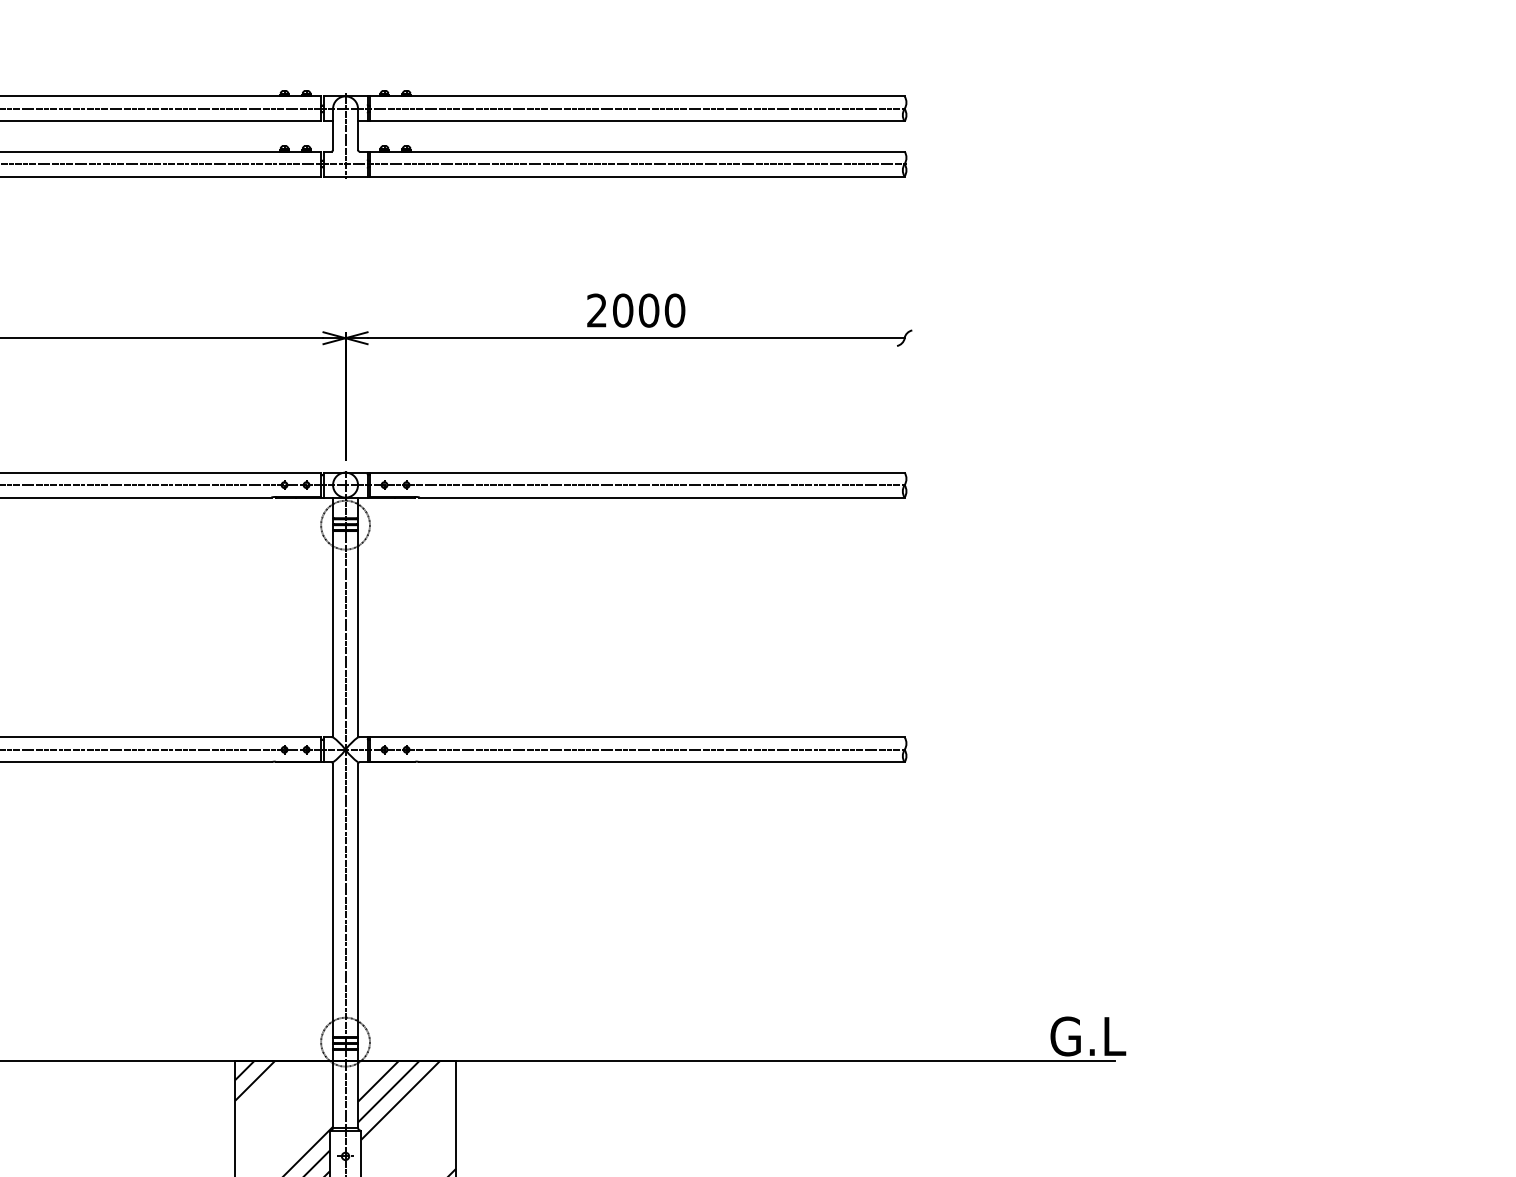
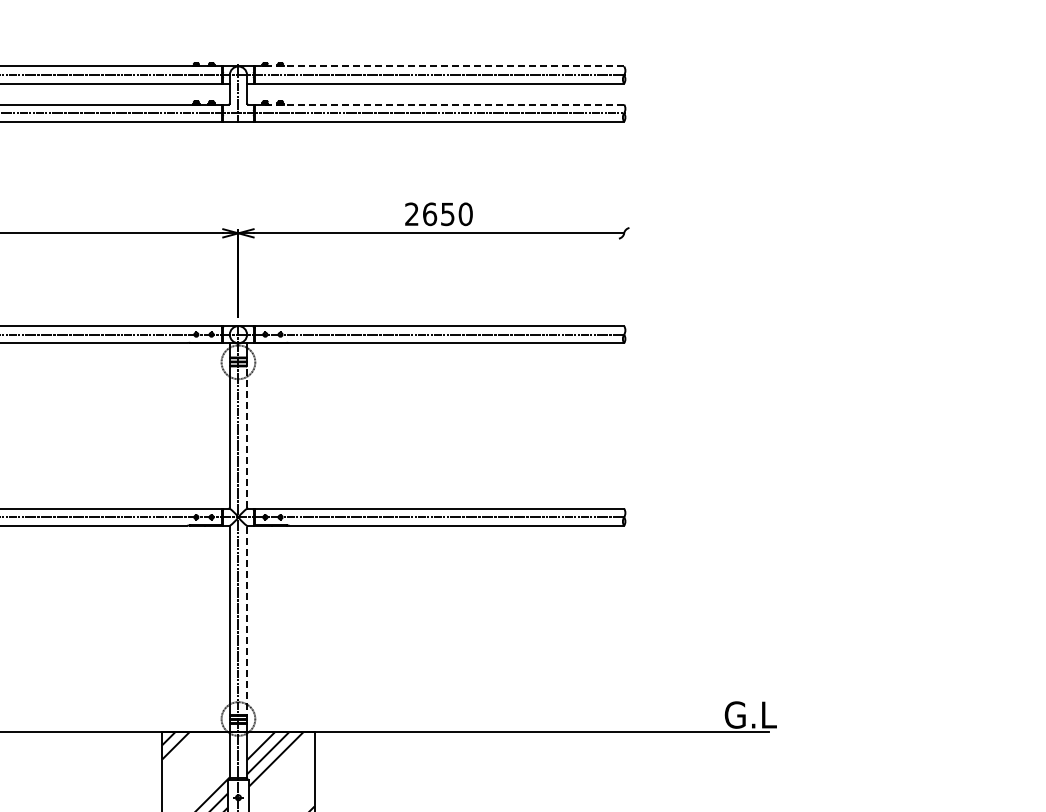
line: (636, 96) -> (439, 66), solid -> dashed
line: (636, 151) -> (439, 104), solid -> dashed
text: (635, 310) -> (438, 214), 2000 -> 2650
line: (358, 634) -> (247, 437), solid -> dashed
line: (358, 900) -> (247, 621), solid -> dashed

